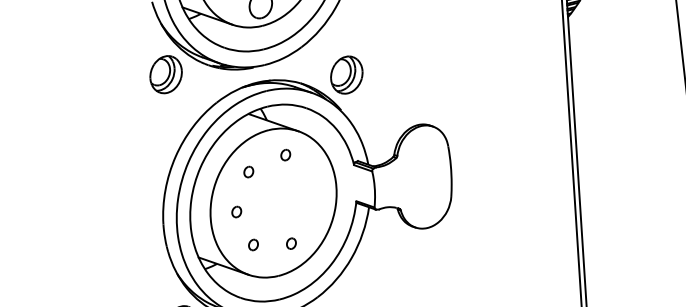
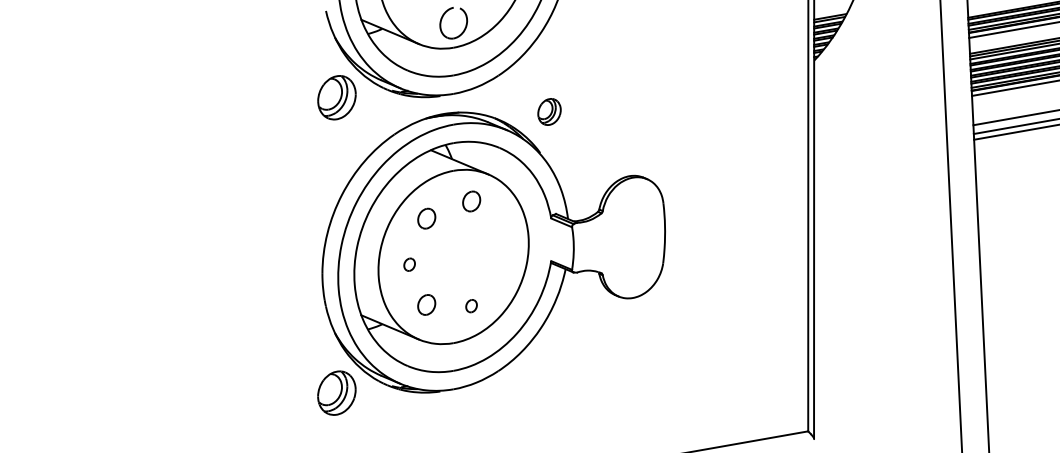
part: (346, 74) -> (549, 111), size x0.6
part: (285, 155) -> (471, 201), size x1.6
part: (248, 171) -> (426, 218), size x1.6
part: (253, 244) -> (426, 304), size x1.6

